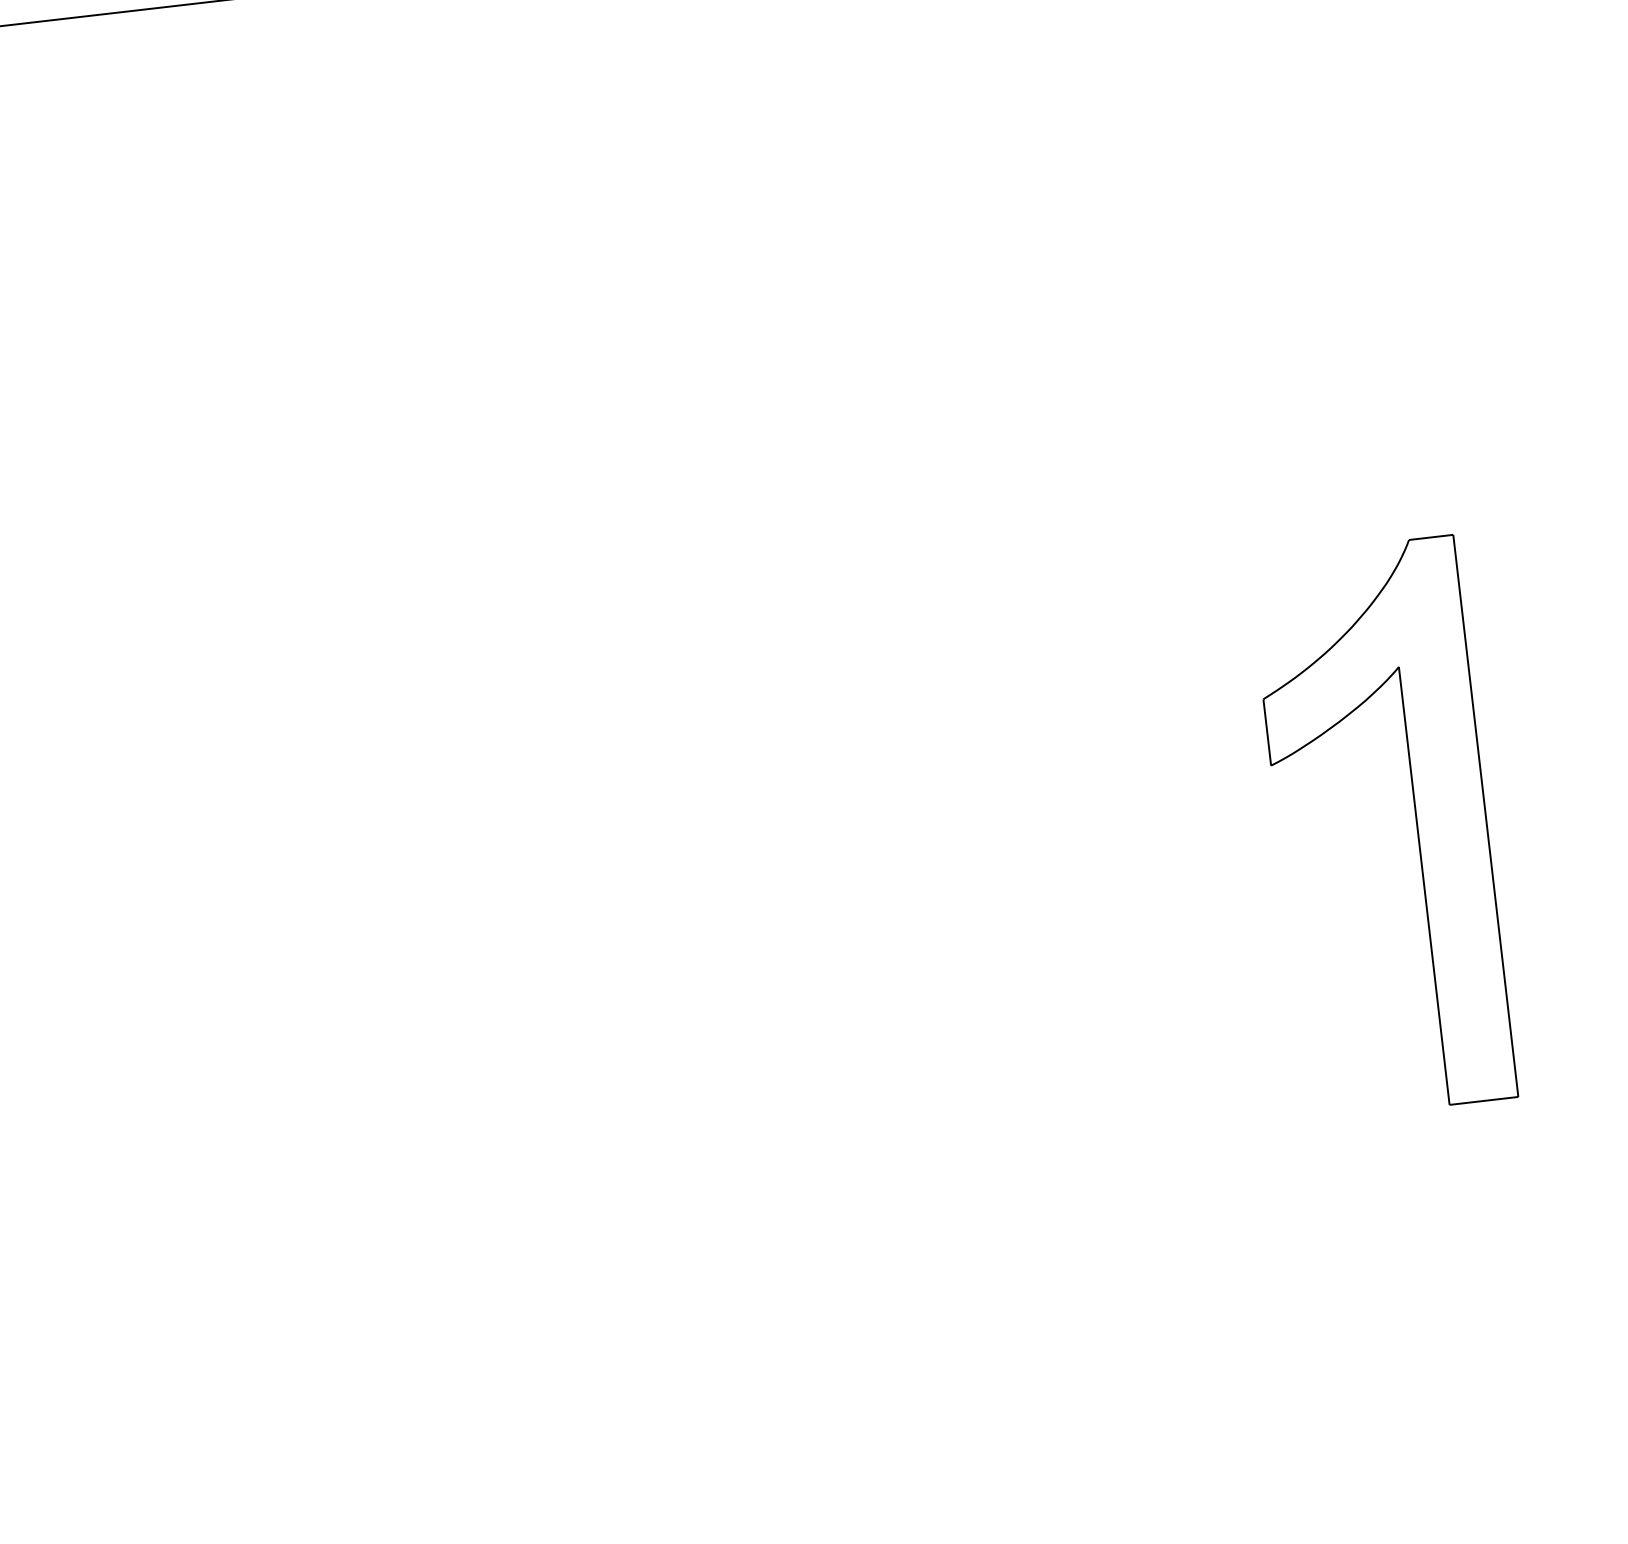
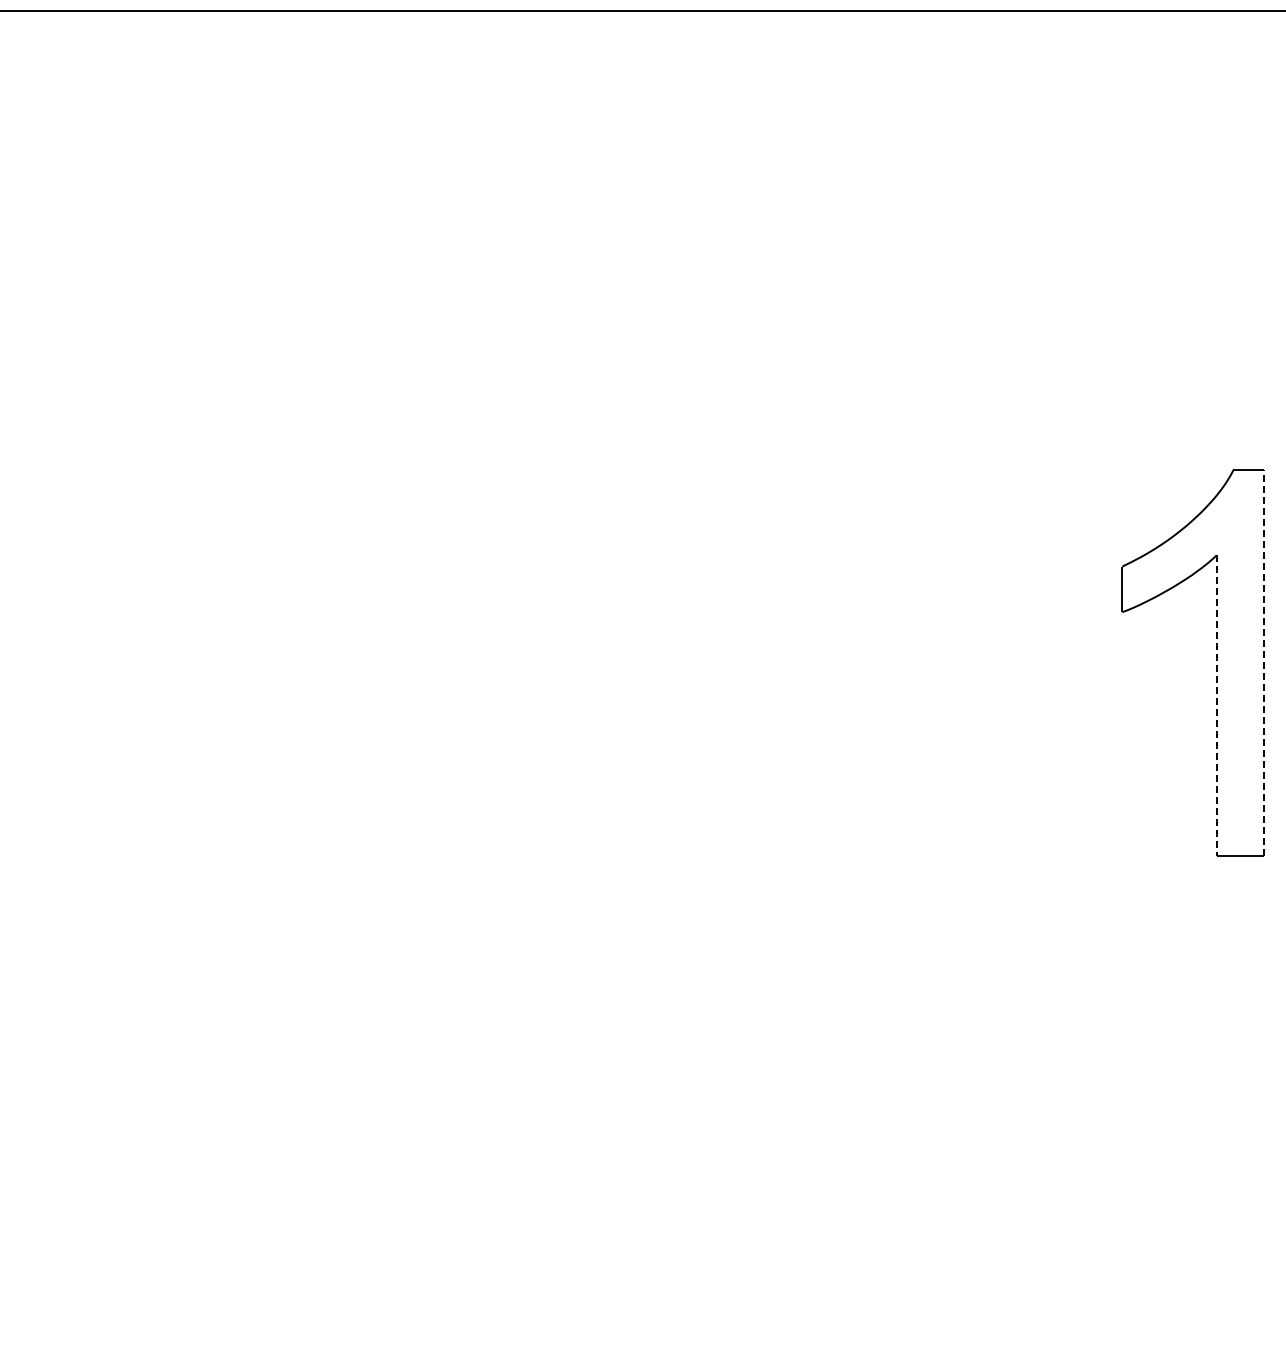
line: (1485, 815) -> (1263, 662), solid -> dashed
line: (1424, 887) -> (1216, 706), solid -> dashed

